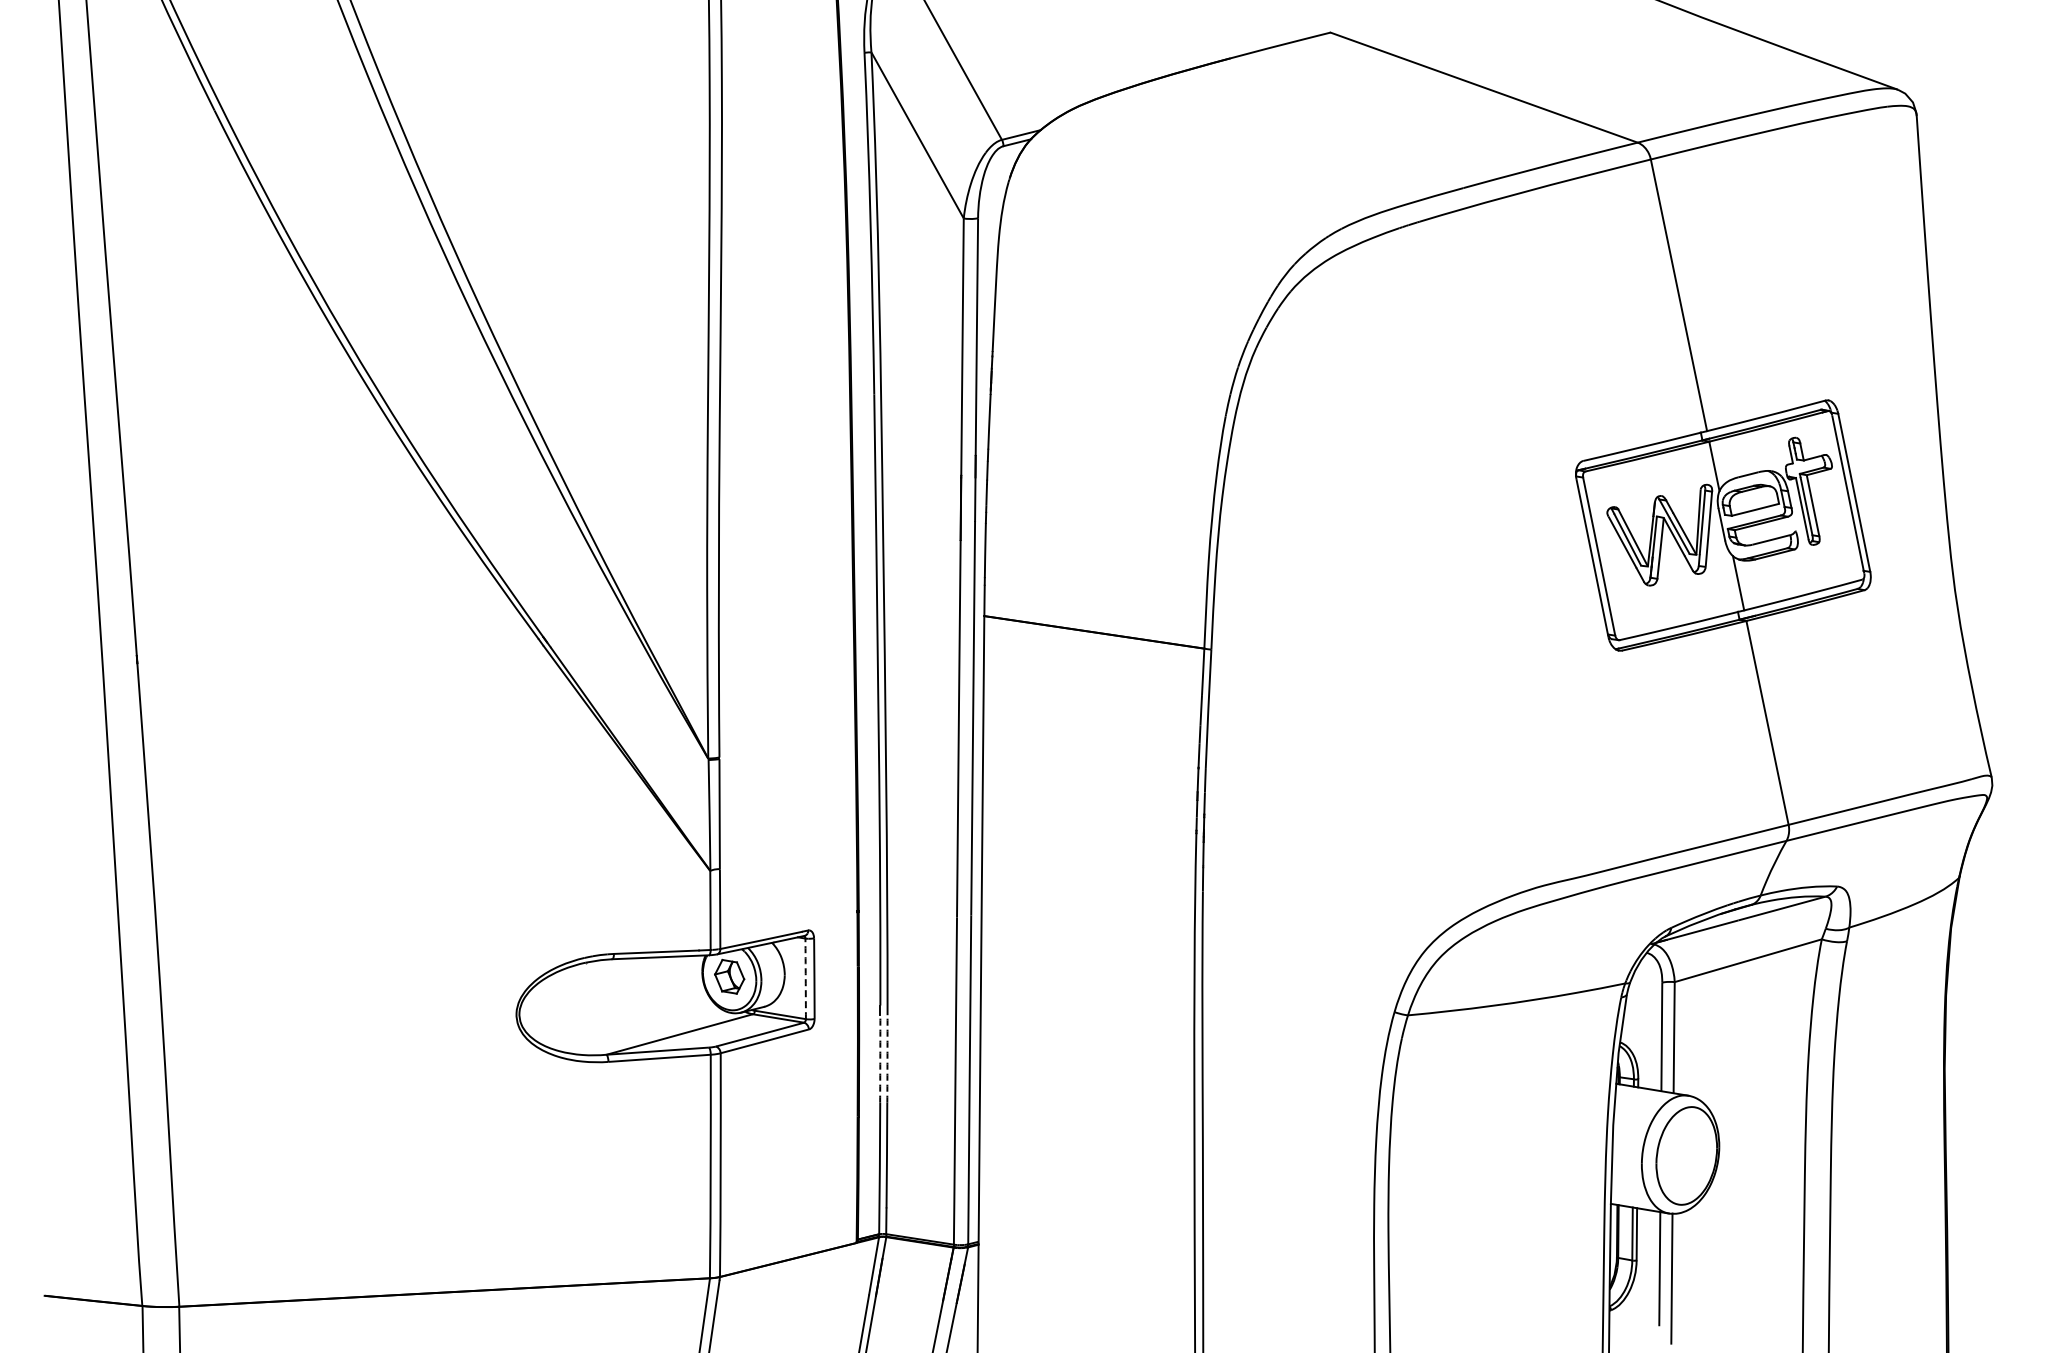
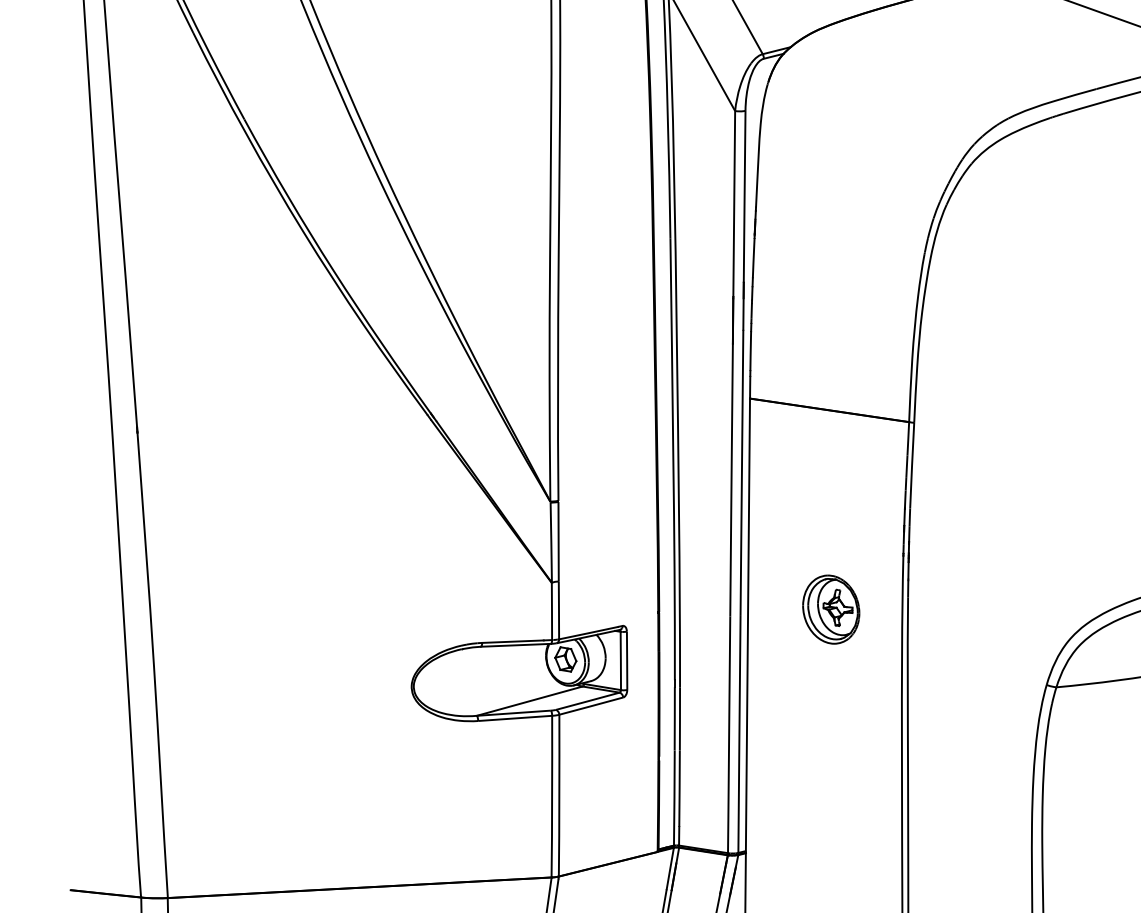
part: (1096, 907) -> (831, 609), added
arc: (805, 978) -> (620, 660), dashed -> solid
arc: (880, 1058) -> (674, 718), dashed -> solid
arc: (887, 1058) -> (679, 718), dashed -> solid

